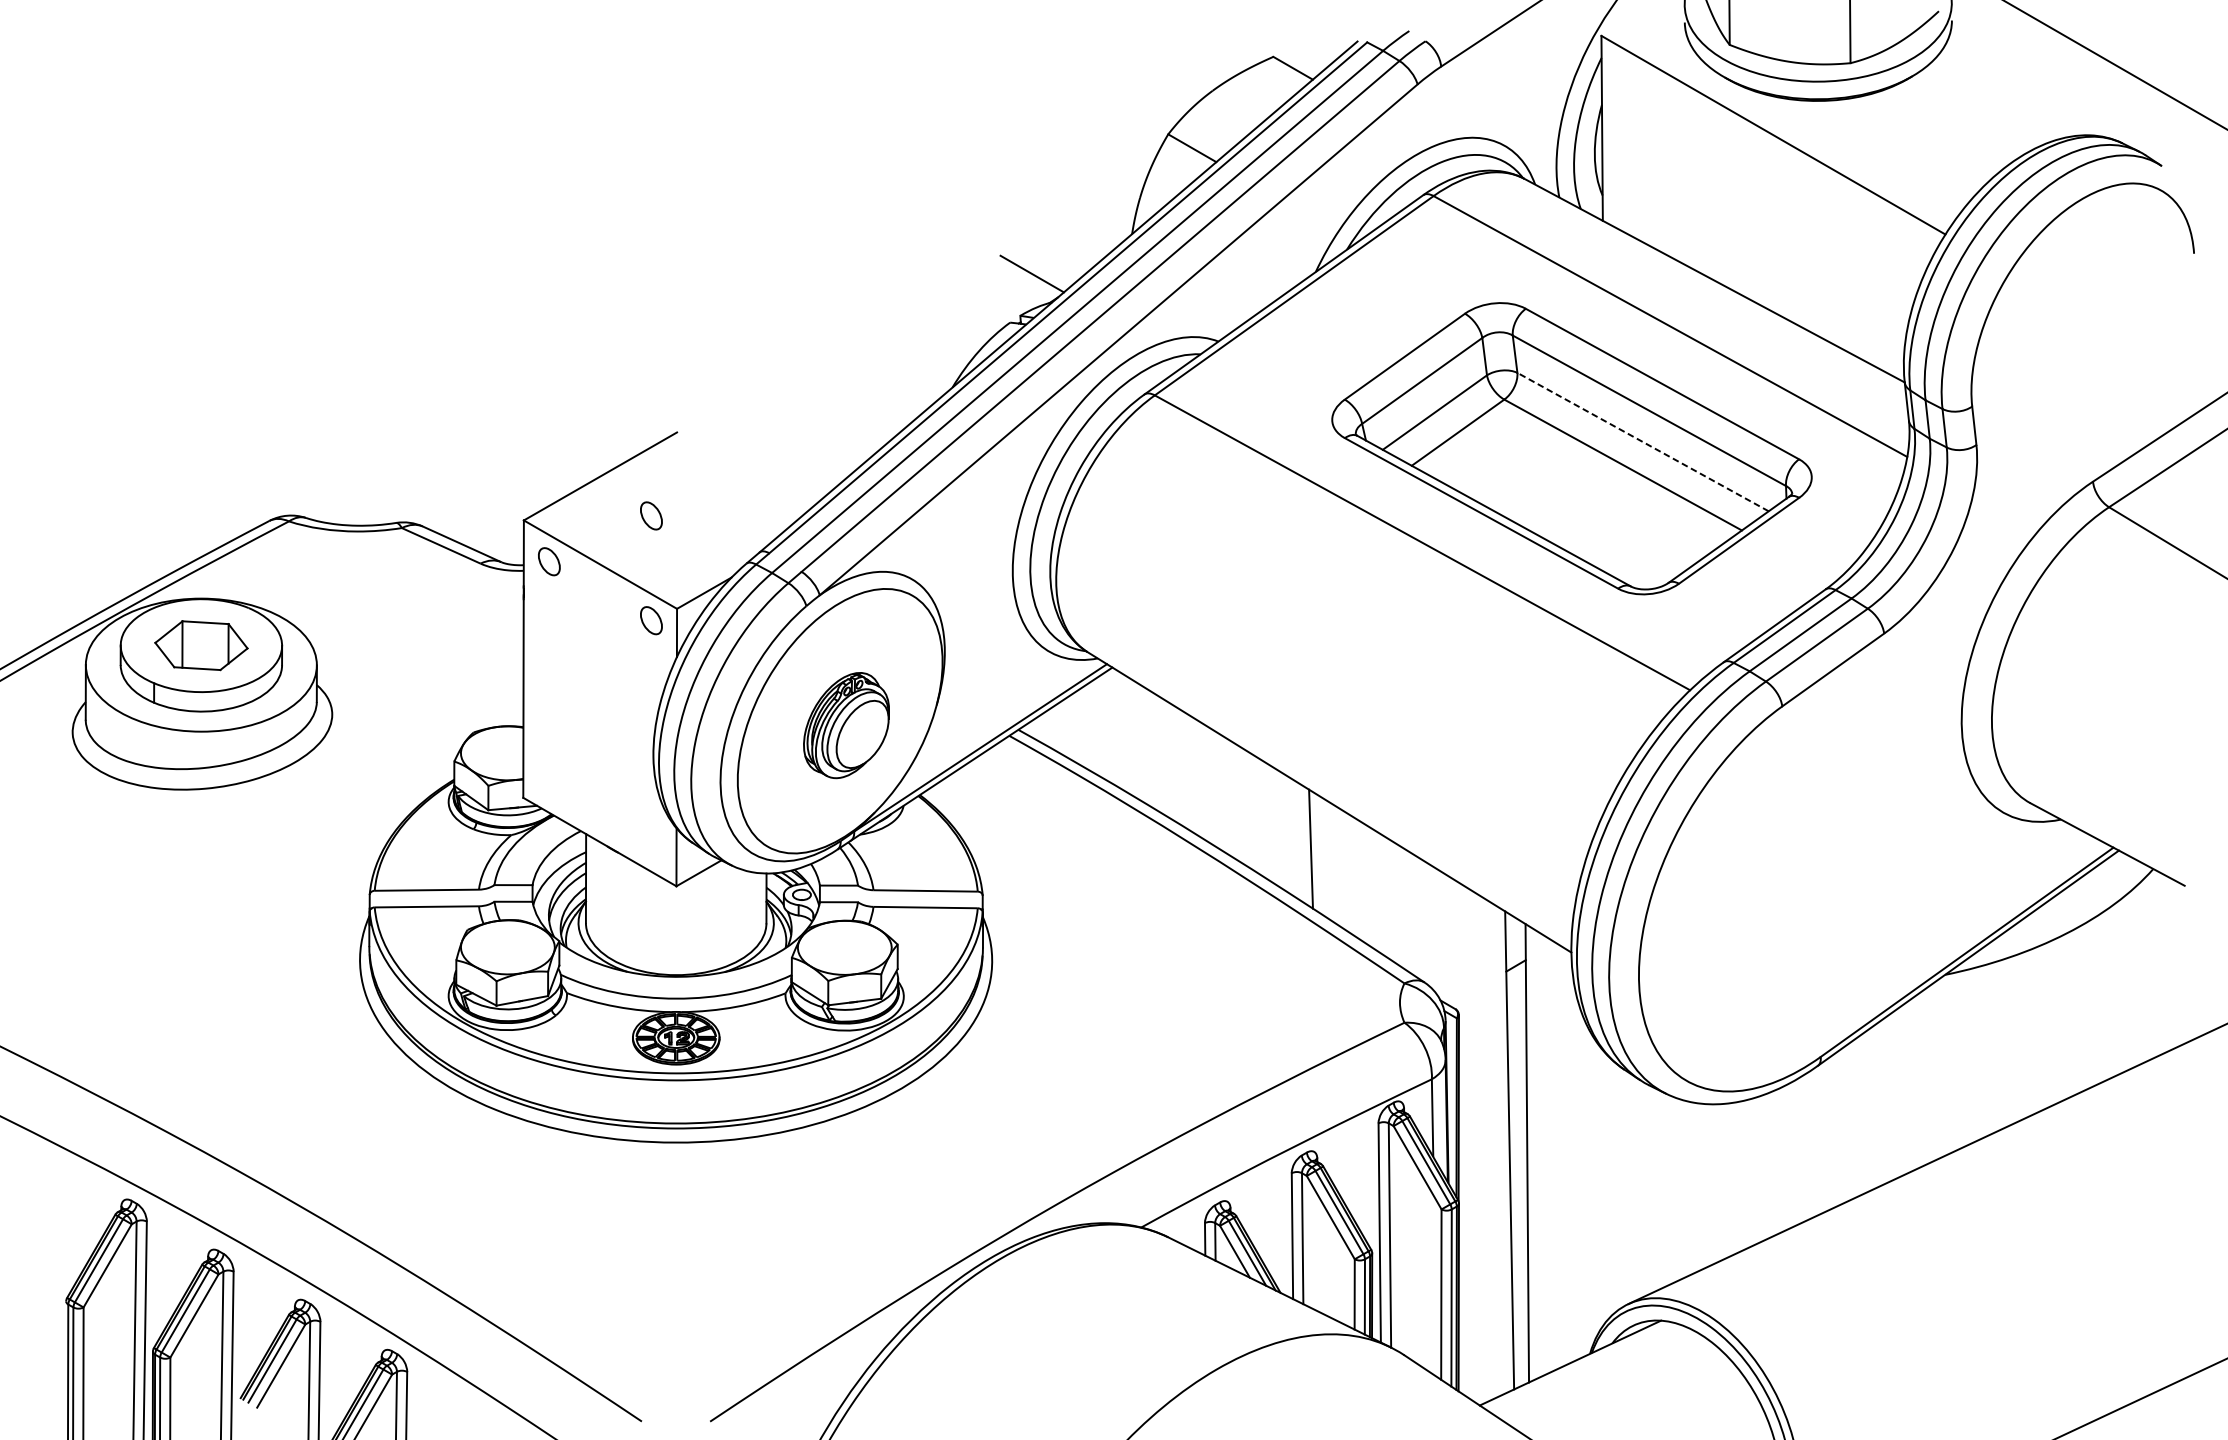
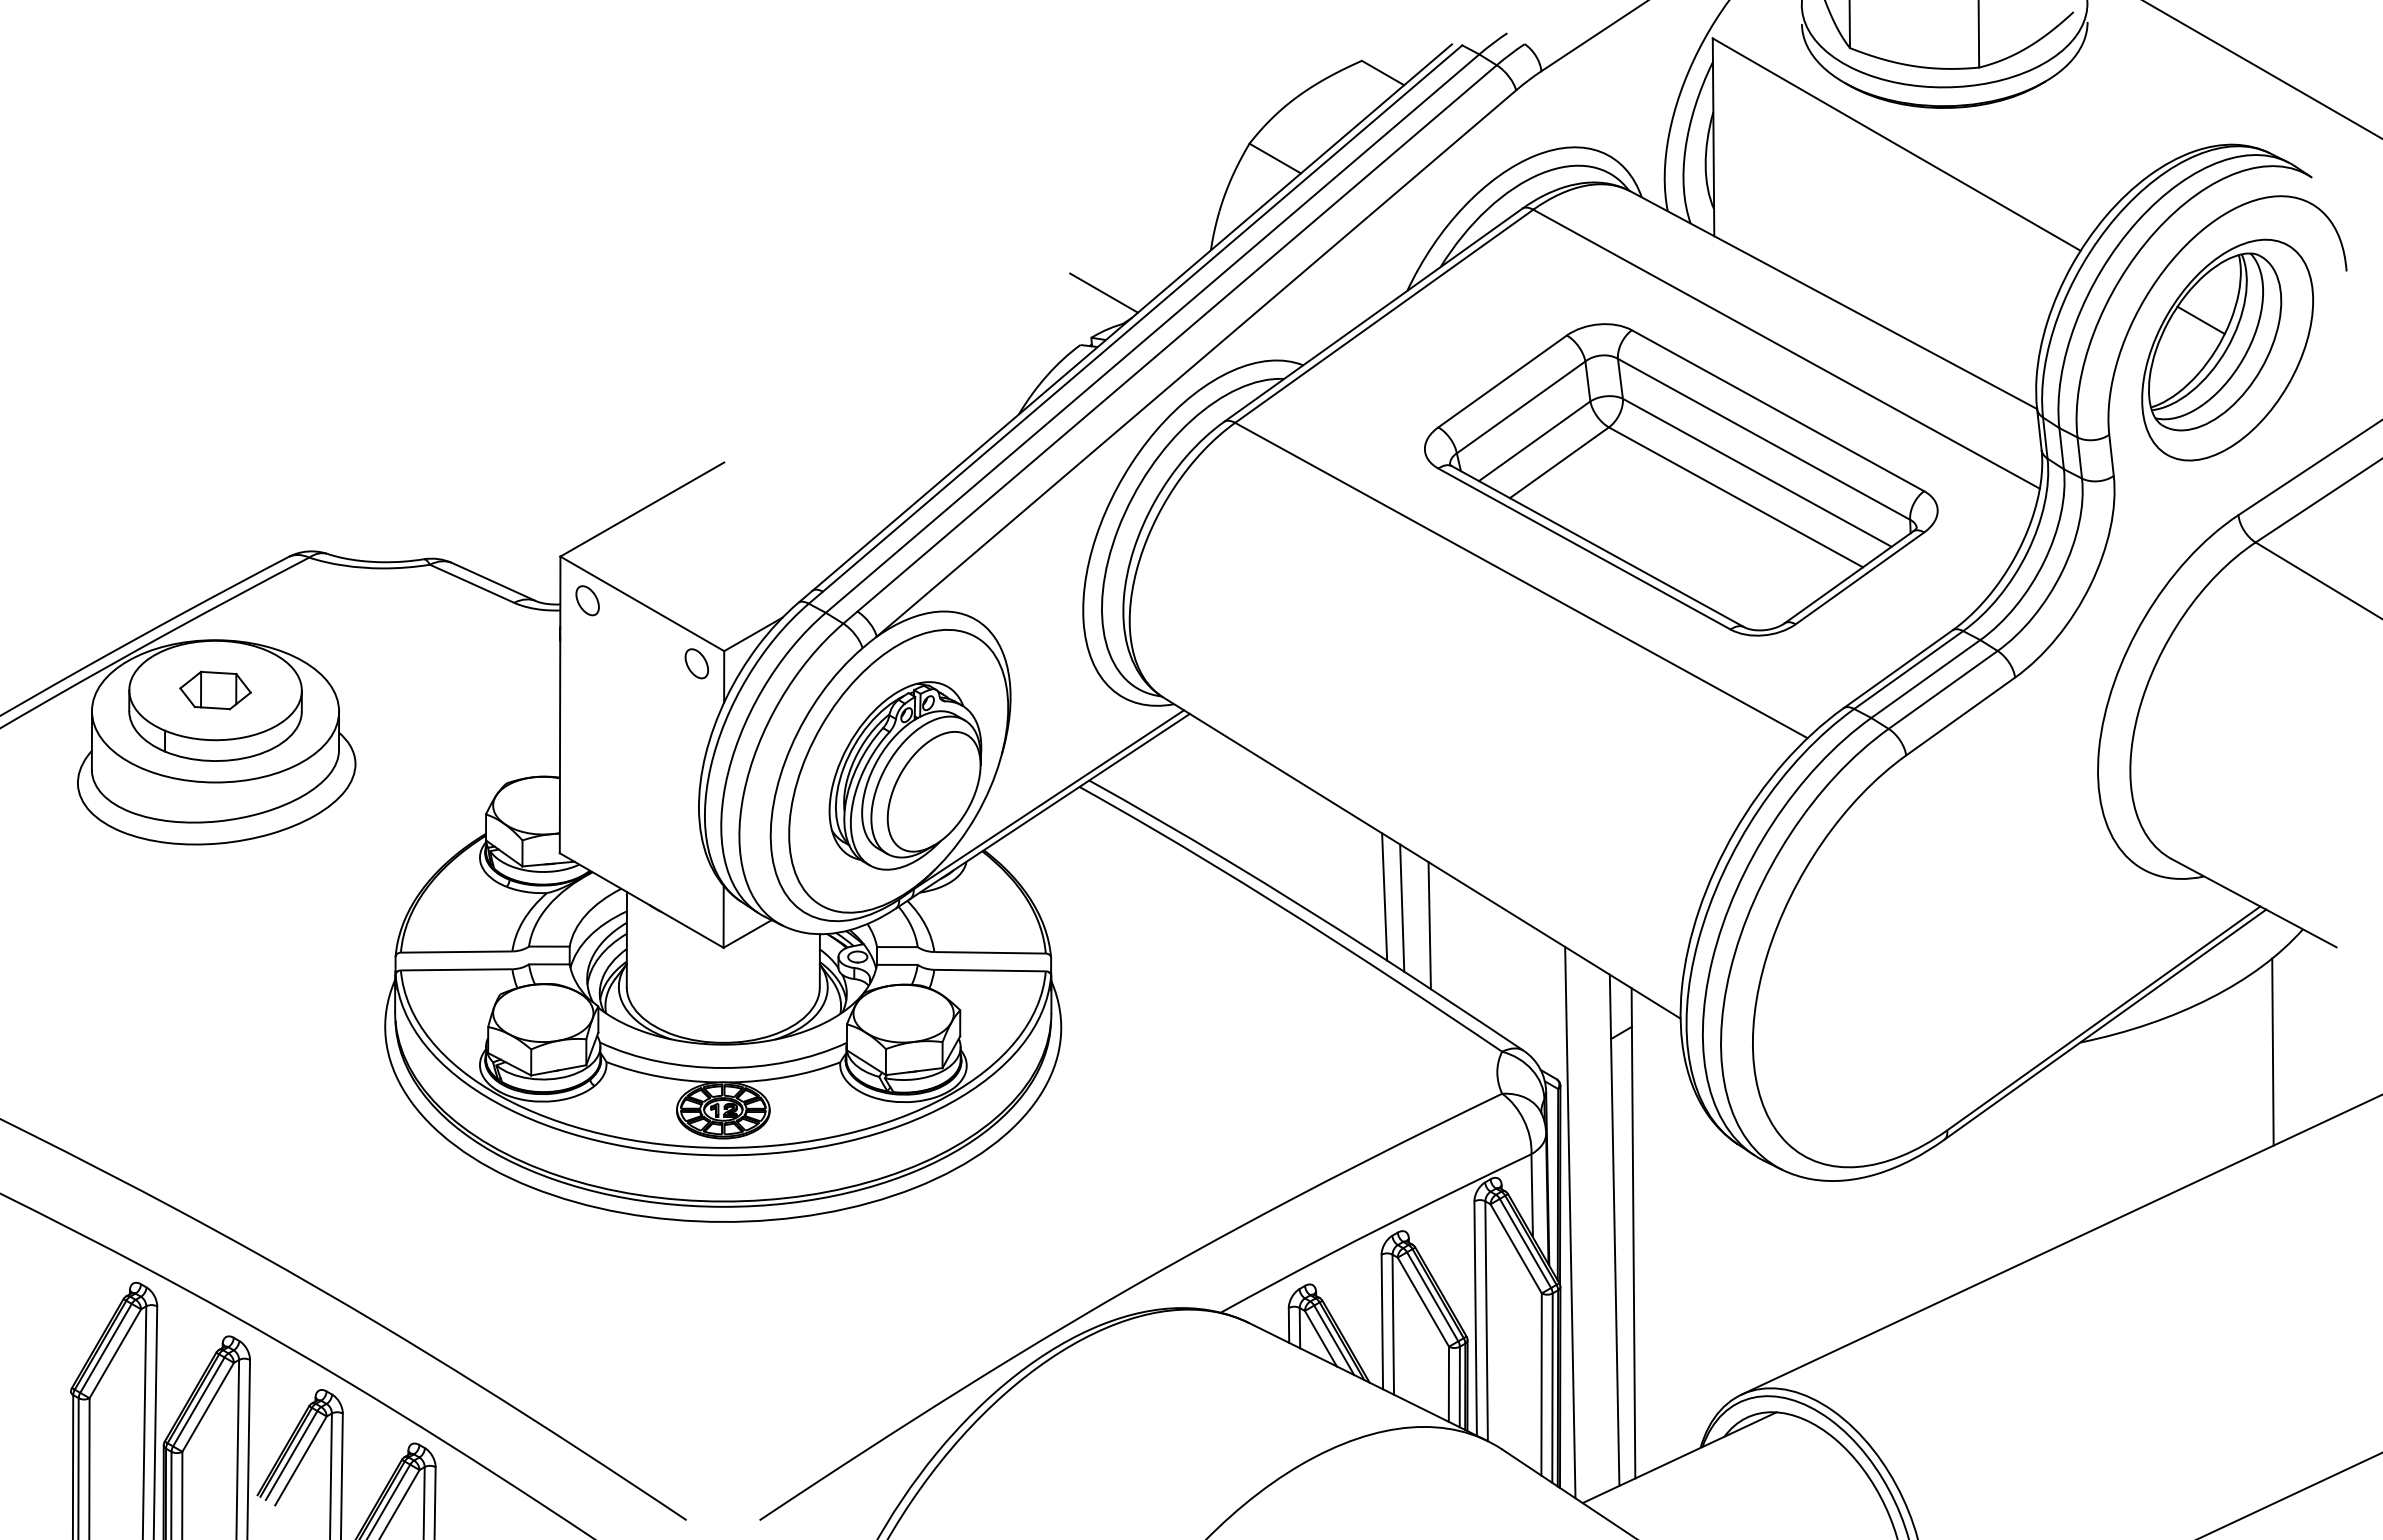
part: (2082, 326) -> (2227, 349), added
line: (1642, 441) -> (1756, 472), dashed -> solid
part: (651, 515) -> (696, 551), removed
part: (201, 645) -> (215, 690), size x0.71
part: (846, 725) -> (905, 775), size x1.67
line: (1294, 838) -> (1384, 896), added
line: (1336, 865) -> (1429, 925), added
line: (2124, 983) -> (2272, 1051), added
line: (1468, 1143) -> (1570, 1222), added

